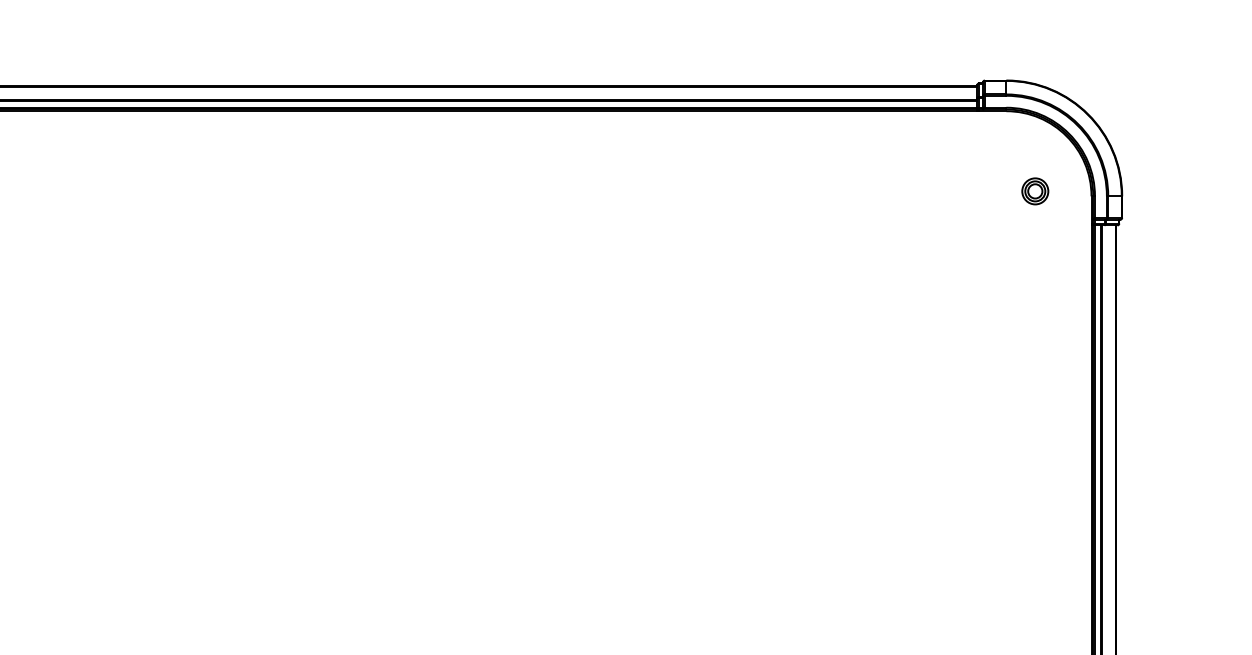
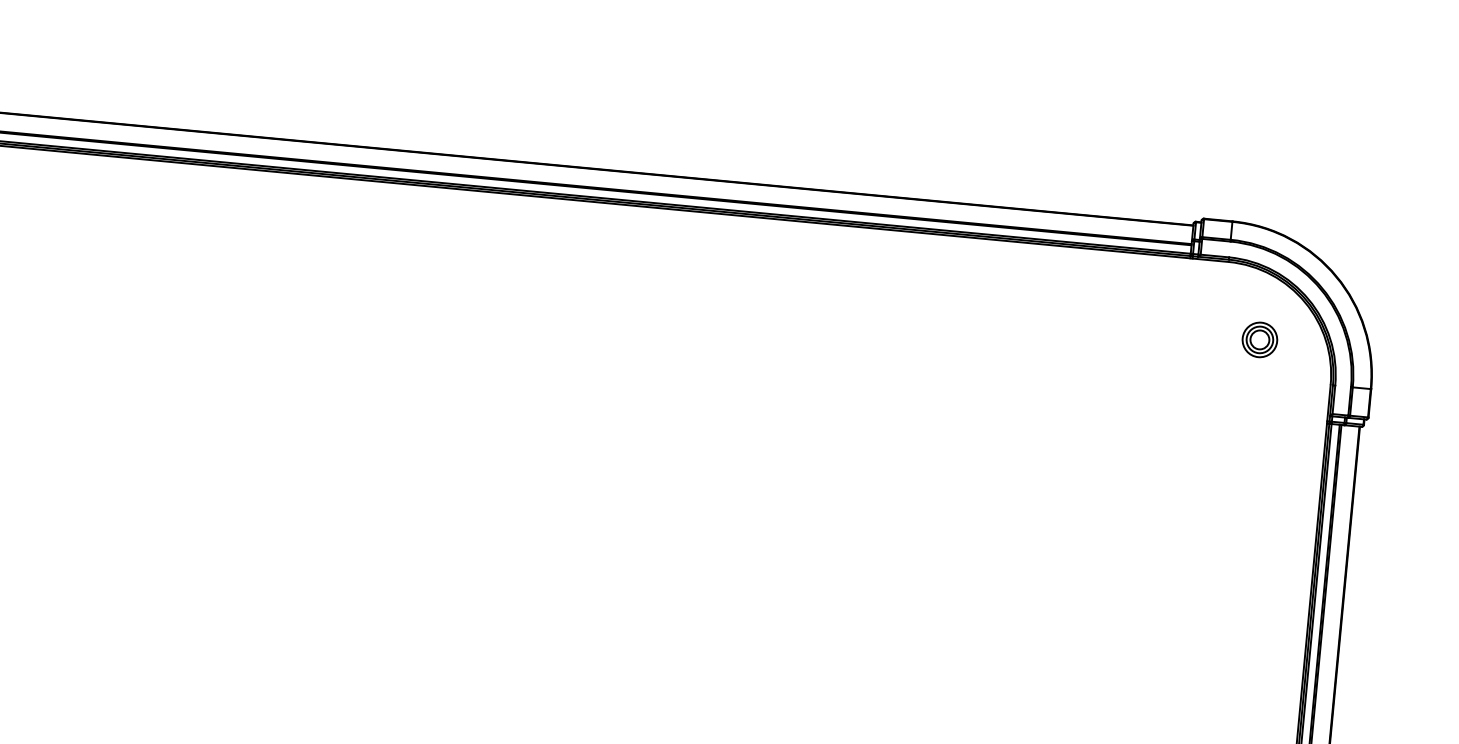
part: (1035, 191) -> (1260, 340), moved

